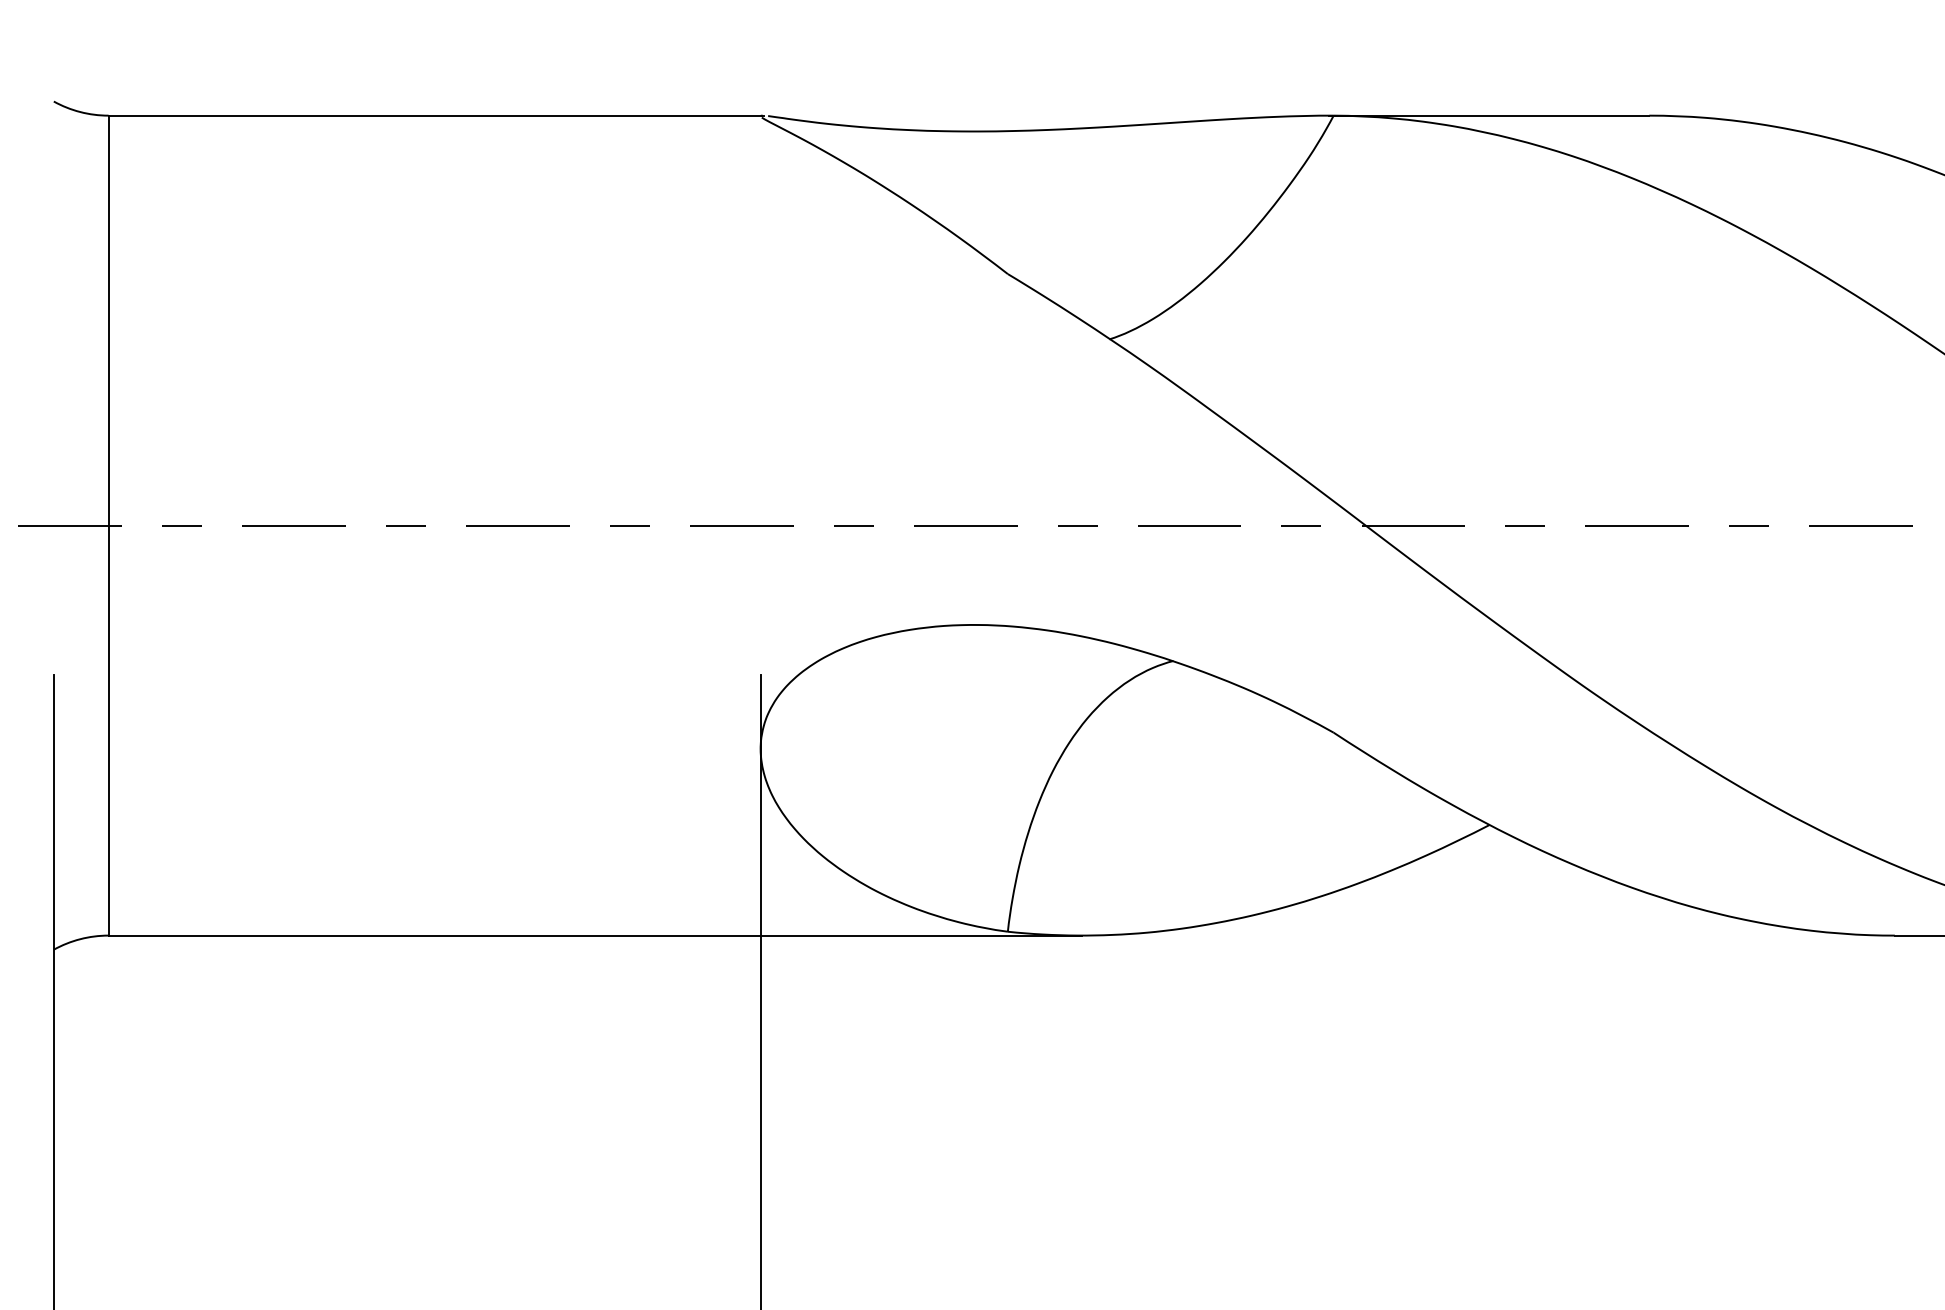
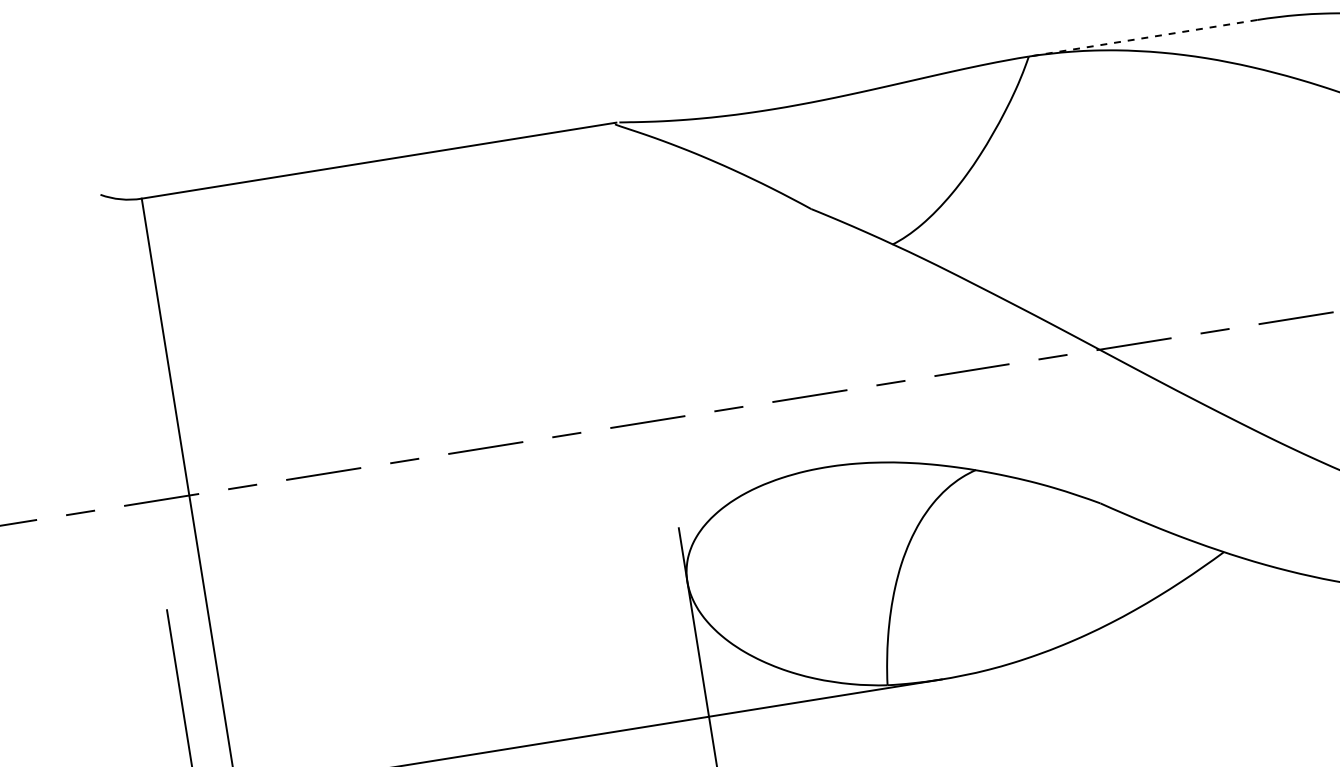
line: (1489, 115) -> (1141, 38), solid -> dashed

